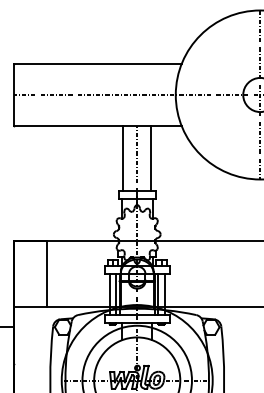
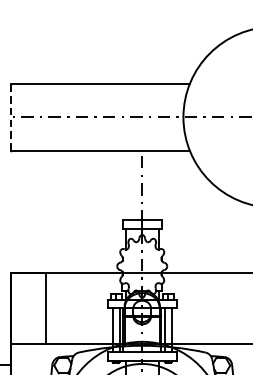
line: (14, 94) -> (11, 116), solid -> dashed
line: (123, 158) -> (127, 185), removed
line: (151, 158) -> (157, 185), removed

